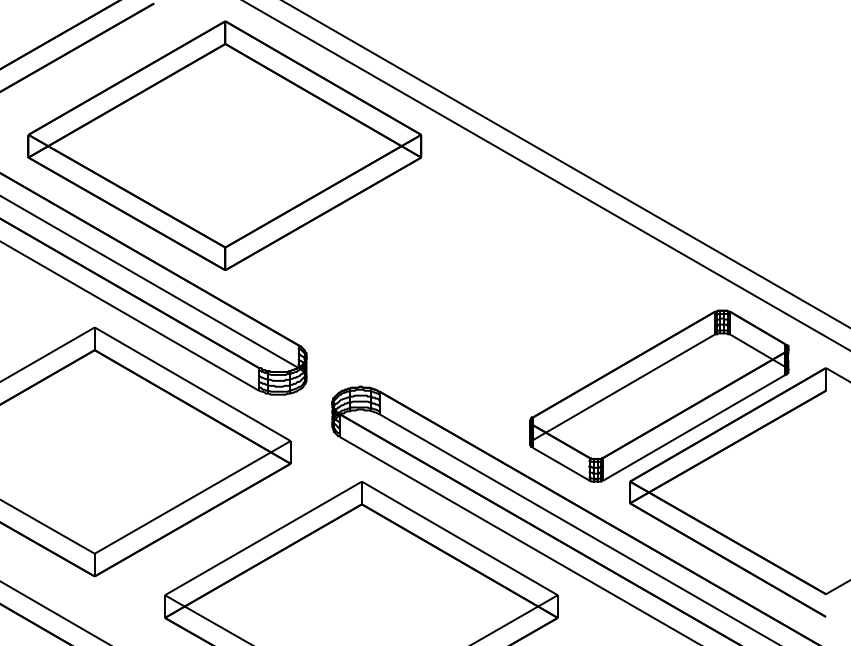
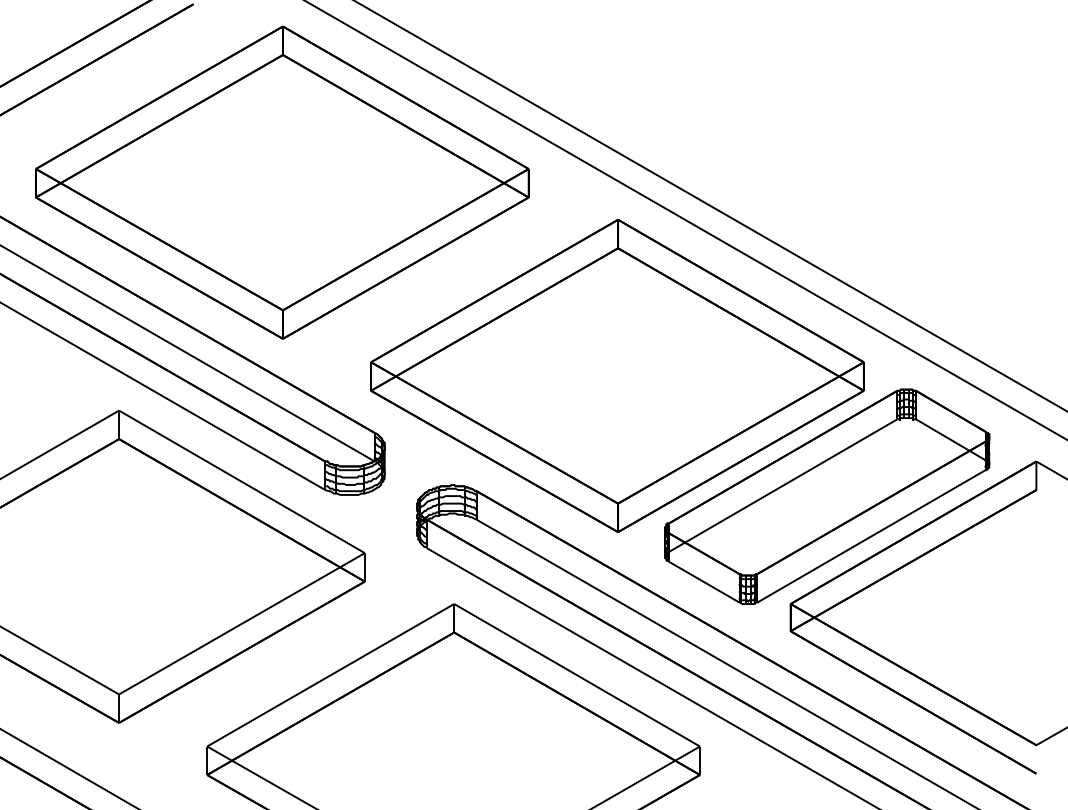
part: (491, 299) -> (616, 375), added

